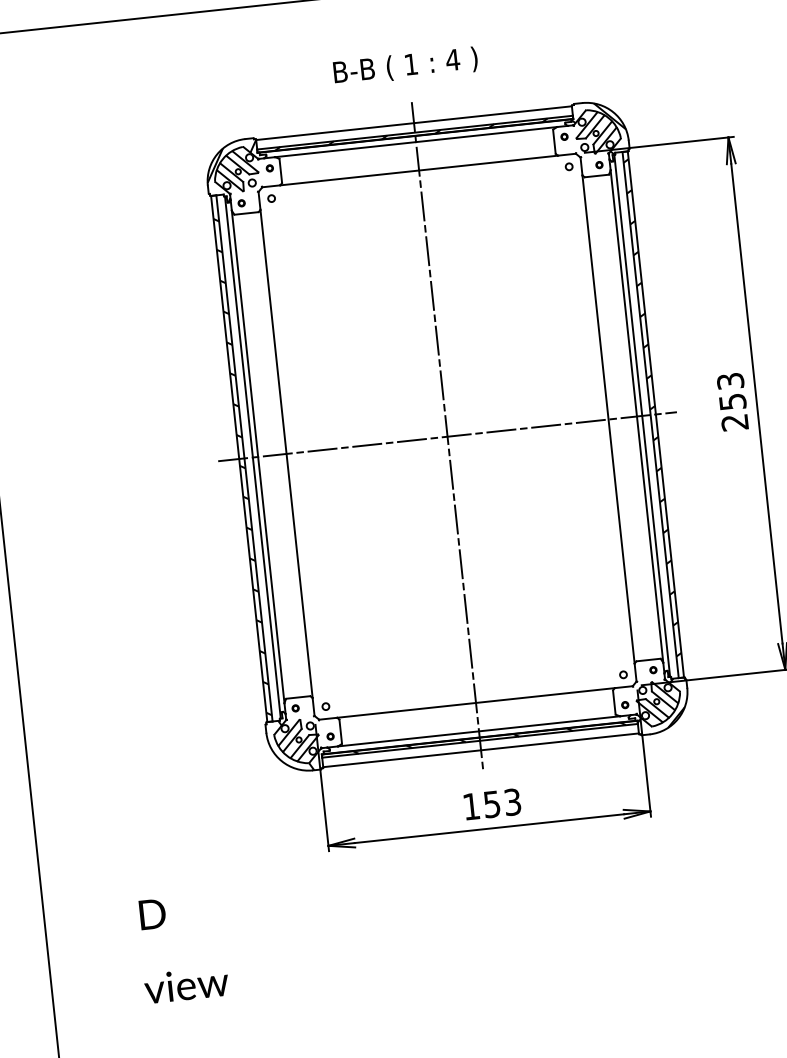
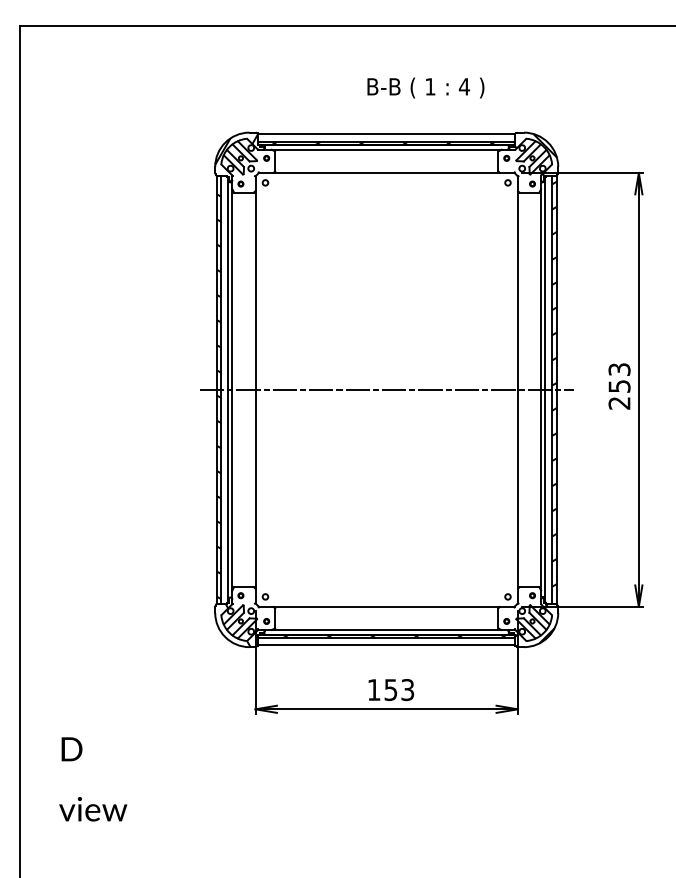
text: (405, 65) -> (425, 87), moved
line: (447, 436) -> (386, 389), removed
text: (183, 948) -> (93, 779), moved

